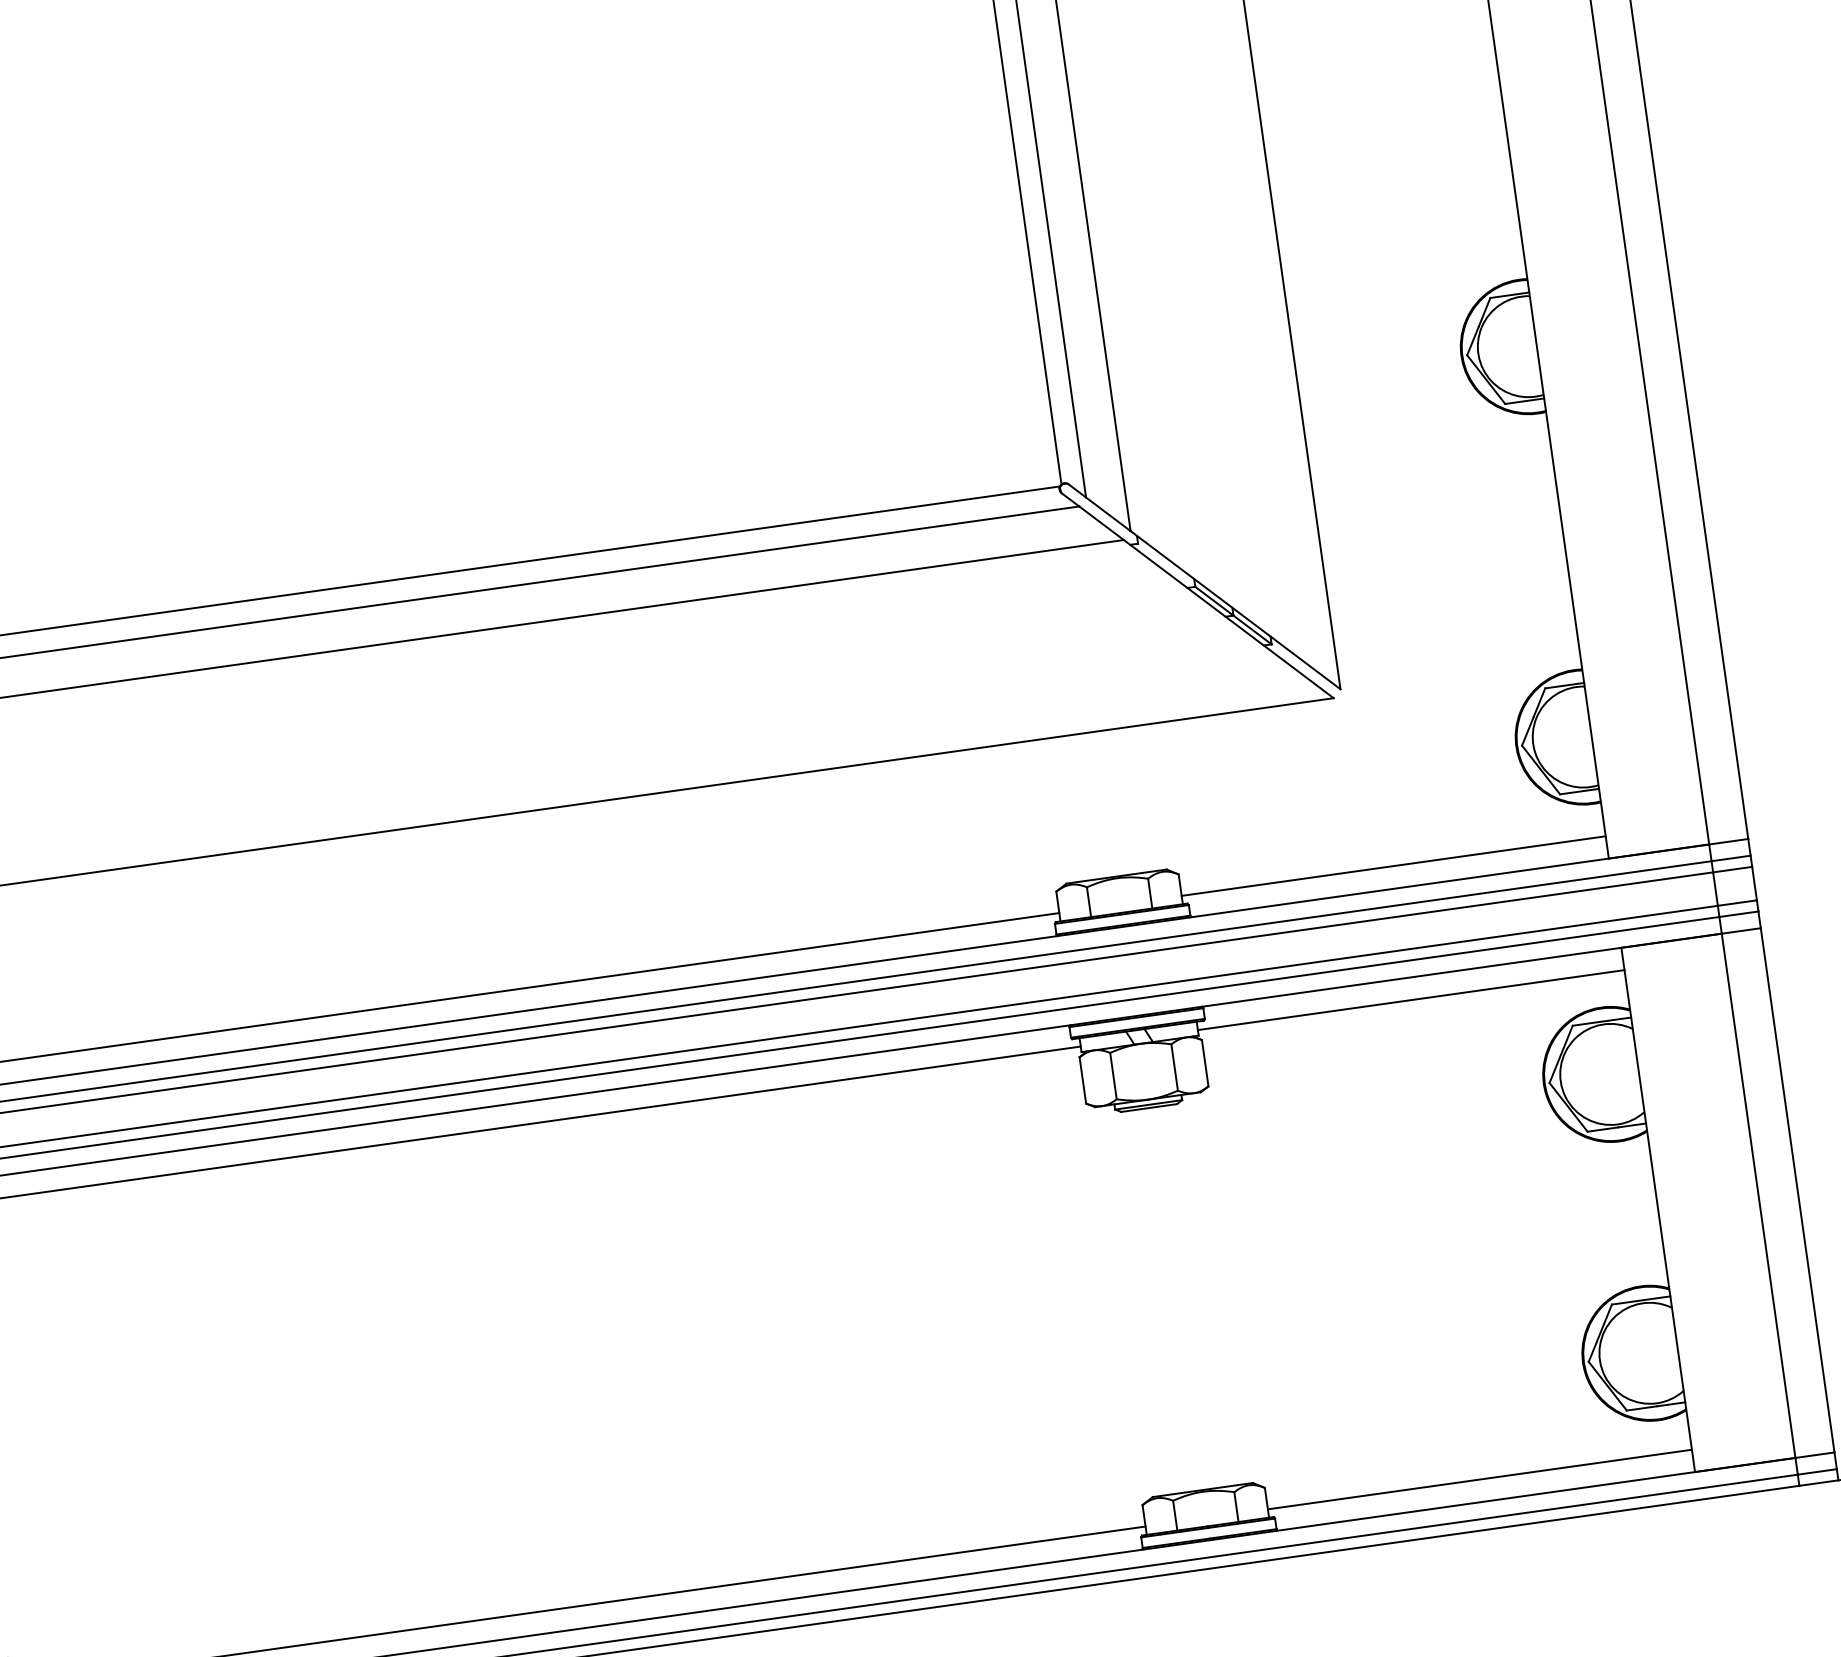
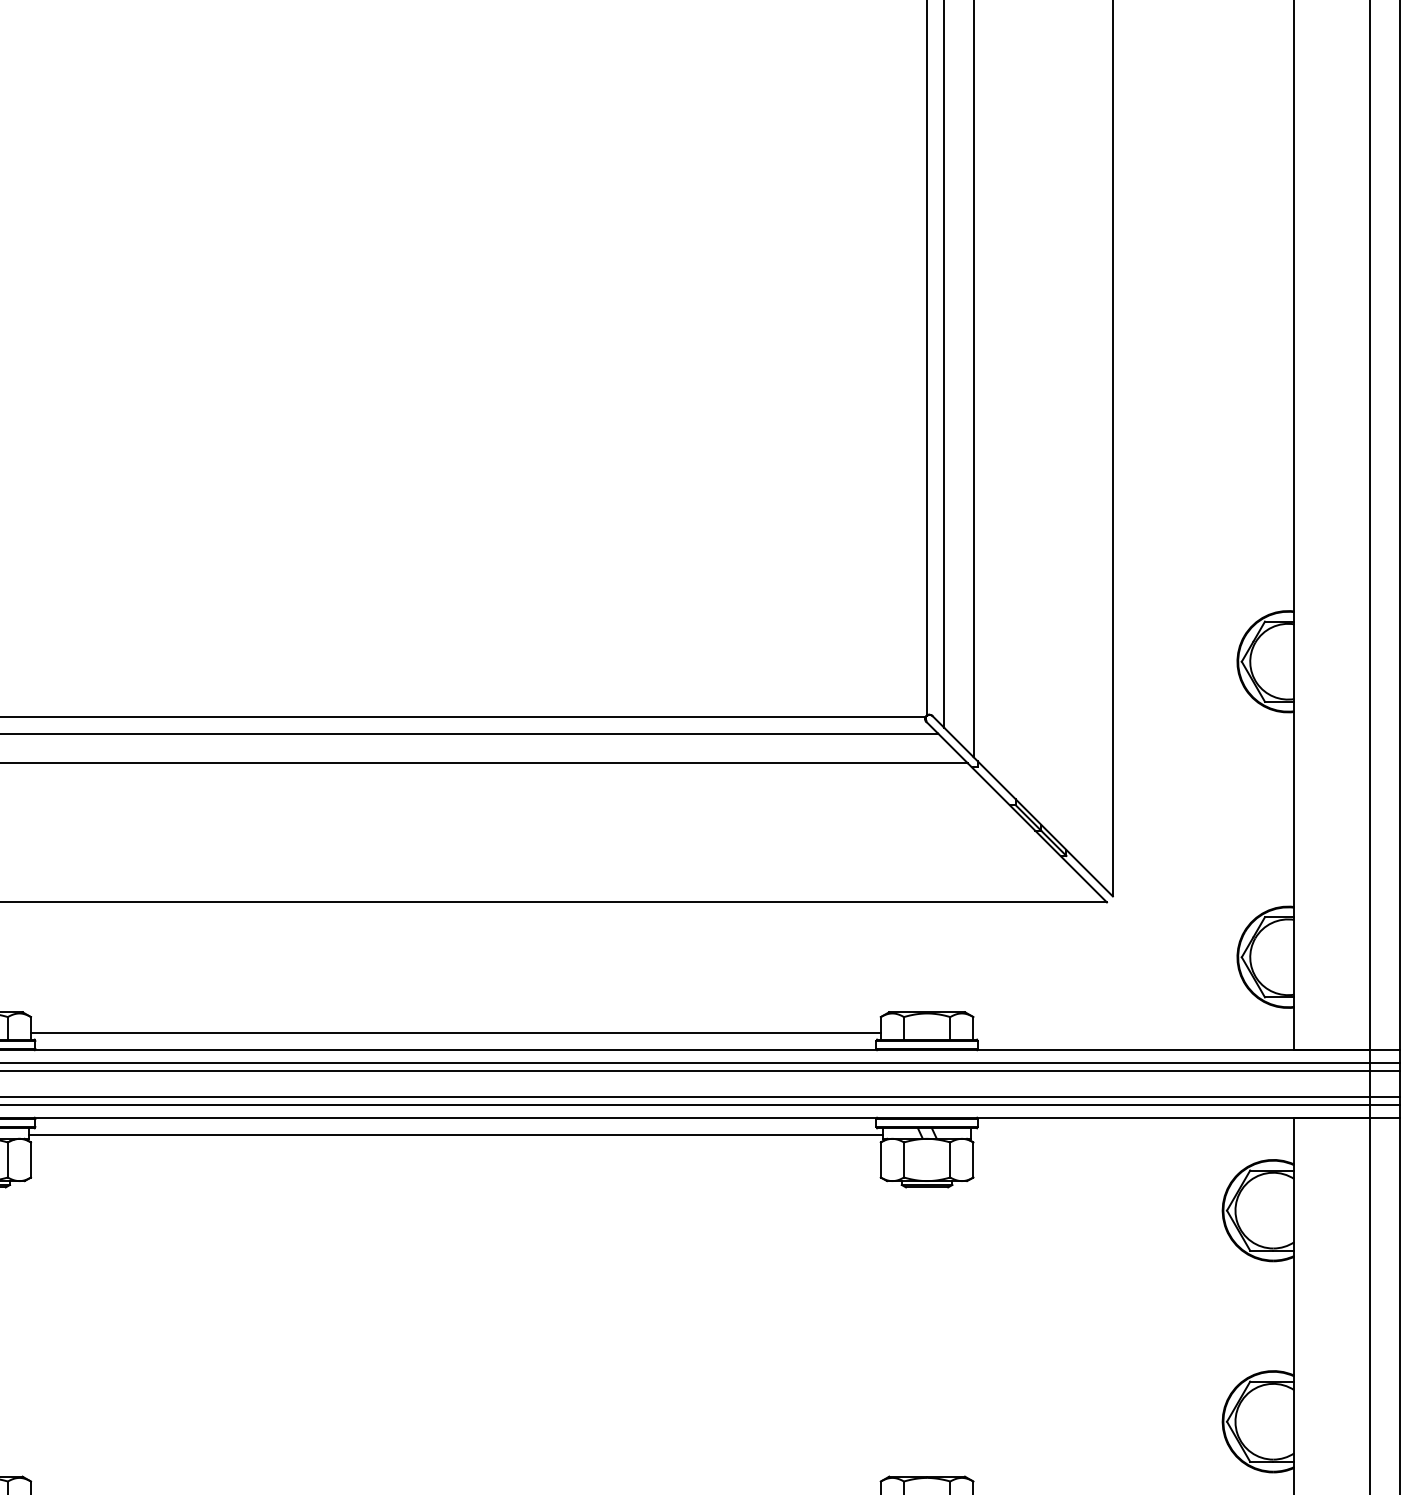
line: (1393, 866) -> (1133, 1033), removed
line: (1410, 1000) -> (1132, 1134), removed

